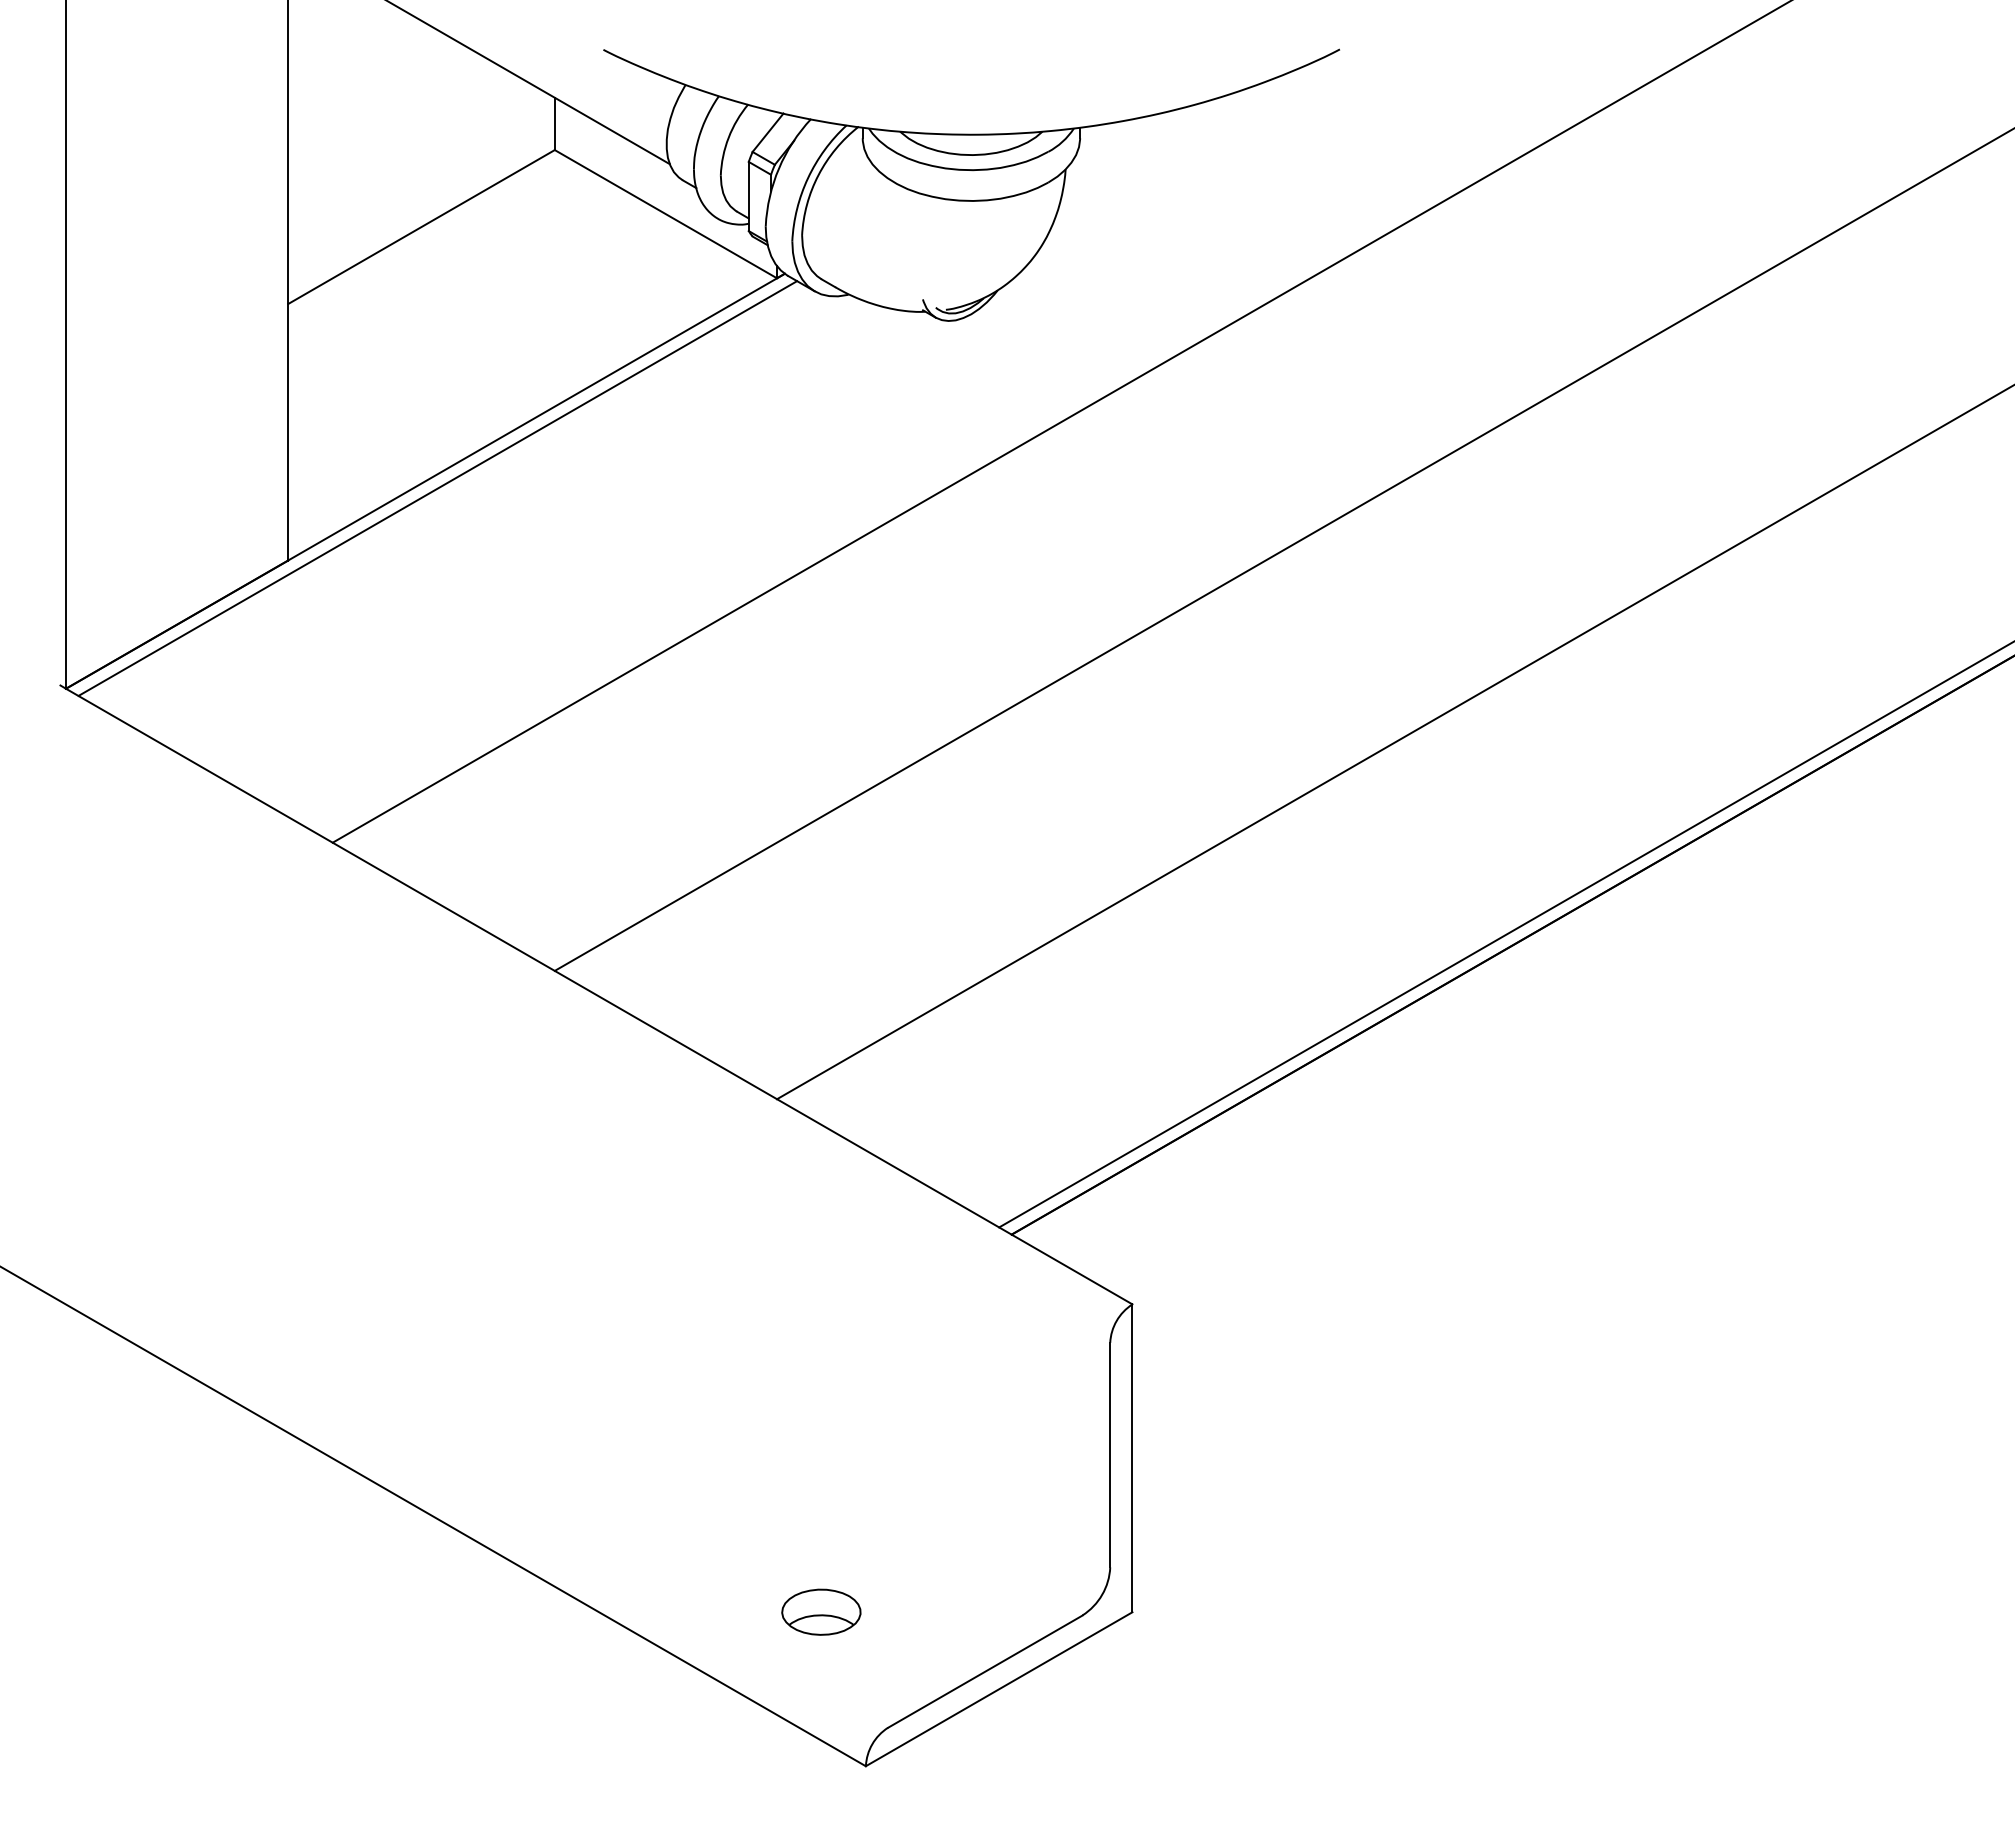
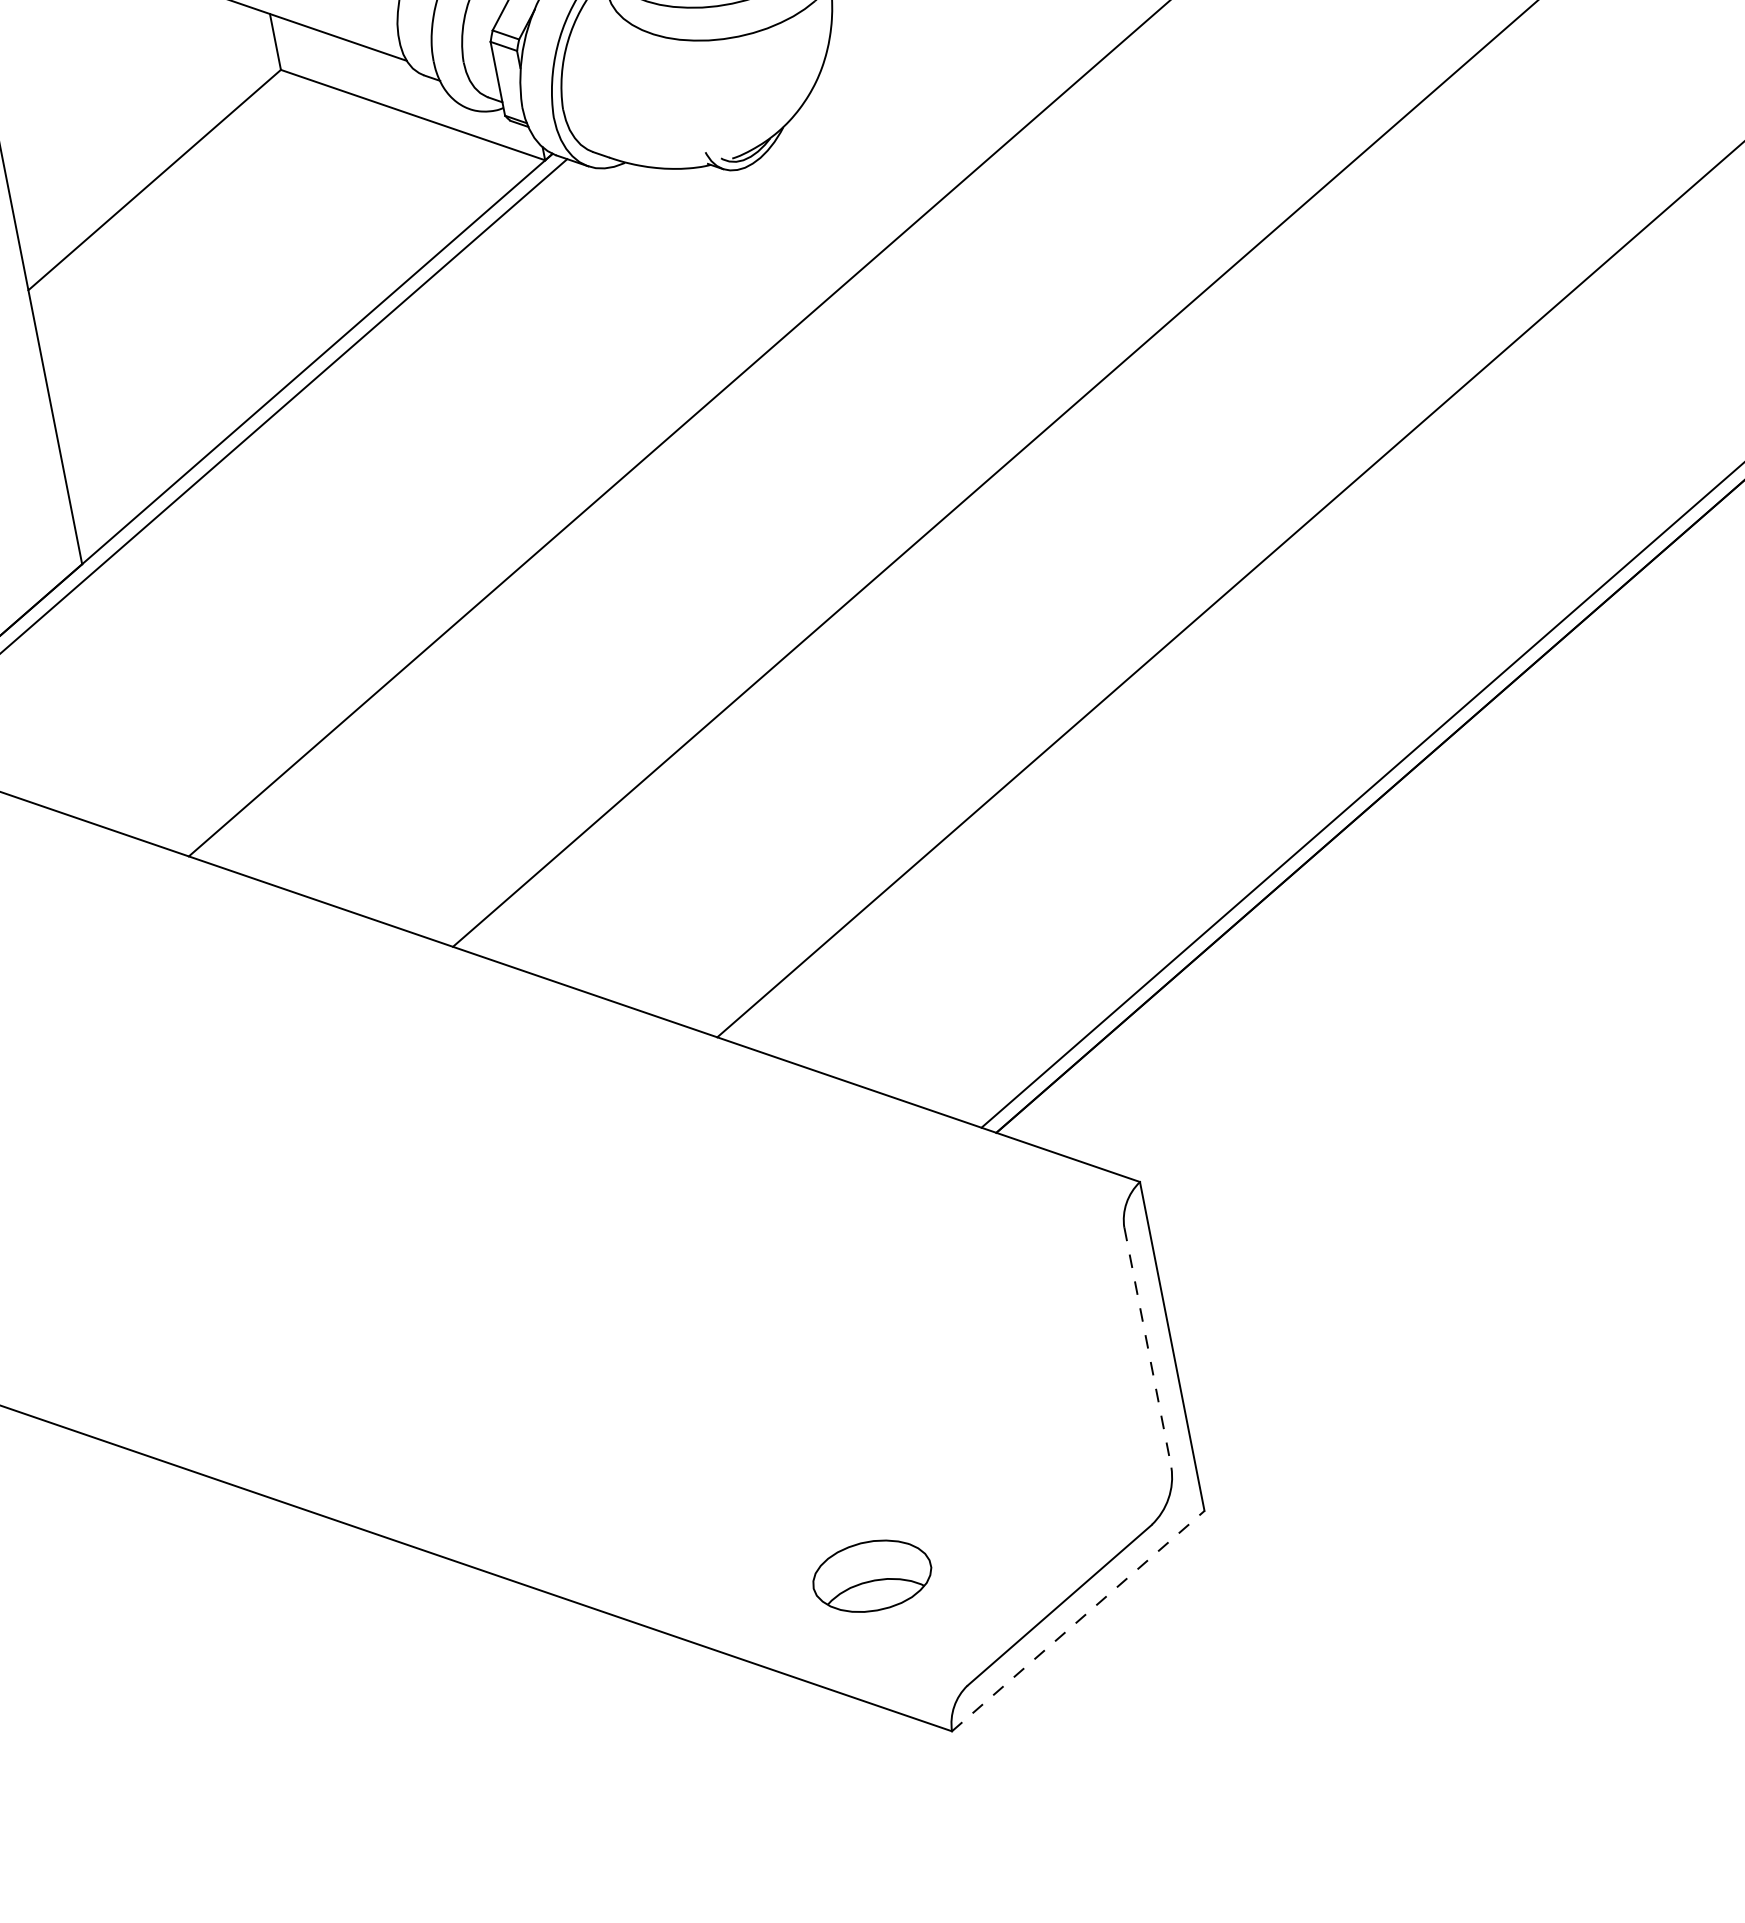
line: (1110, 1455) -> (1148, 1348), solid -> dashed
part: (821, 1611) -> (872, 1575), size x1.4
line: (999, 1689) -> (1078, 1621), solid -> dashed

